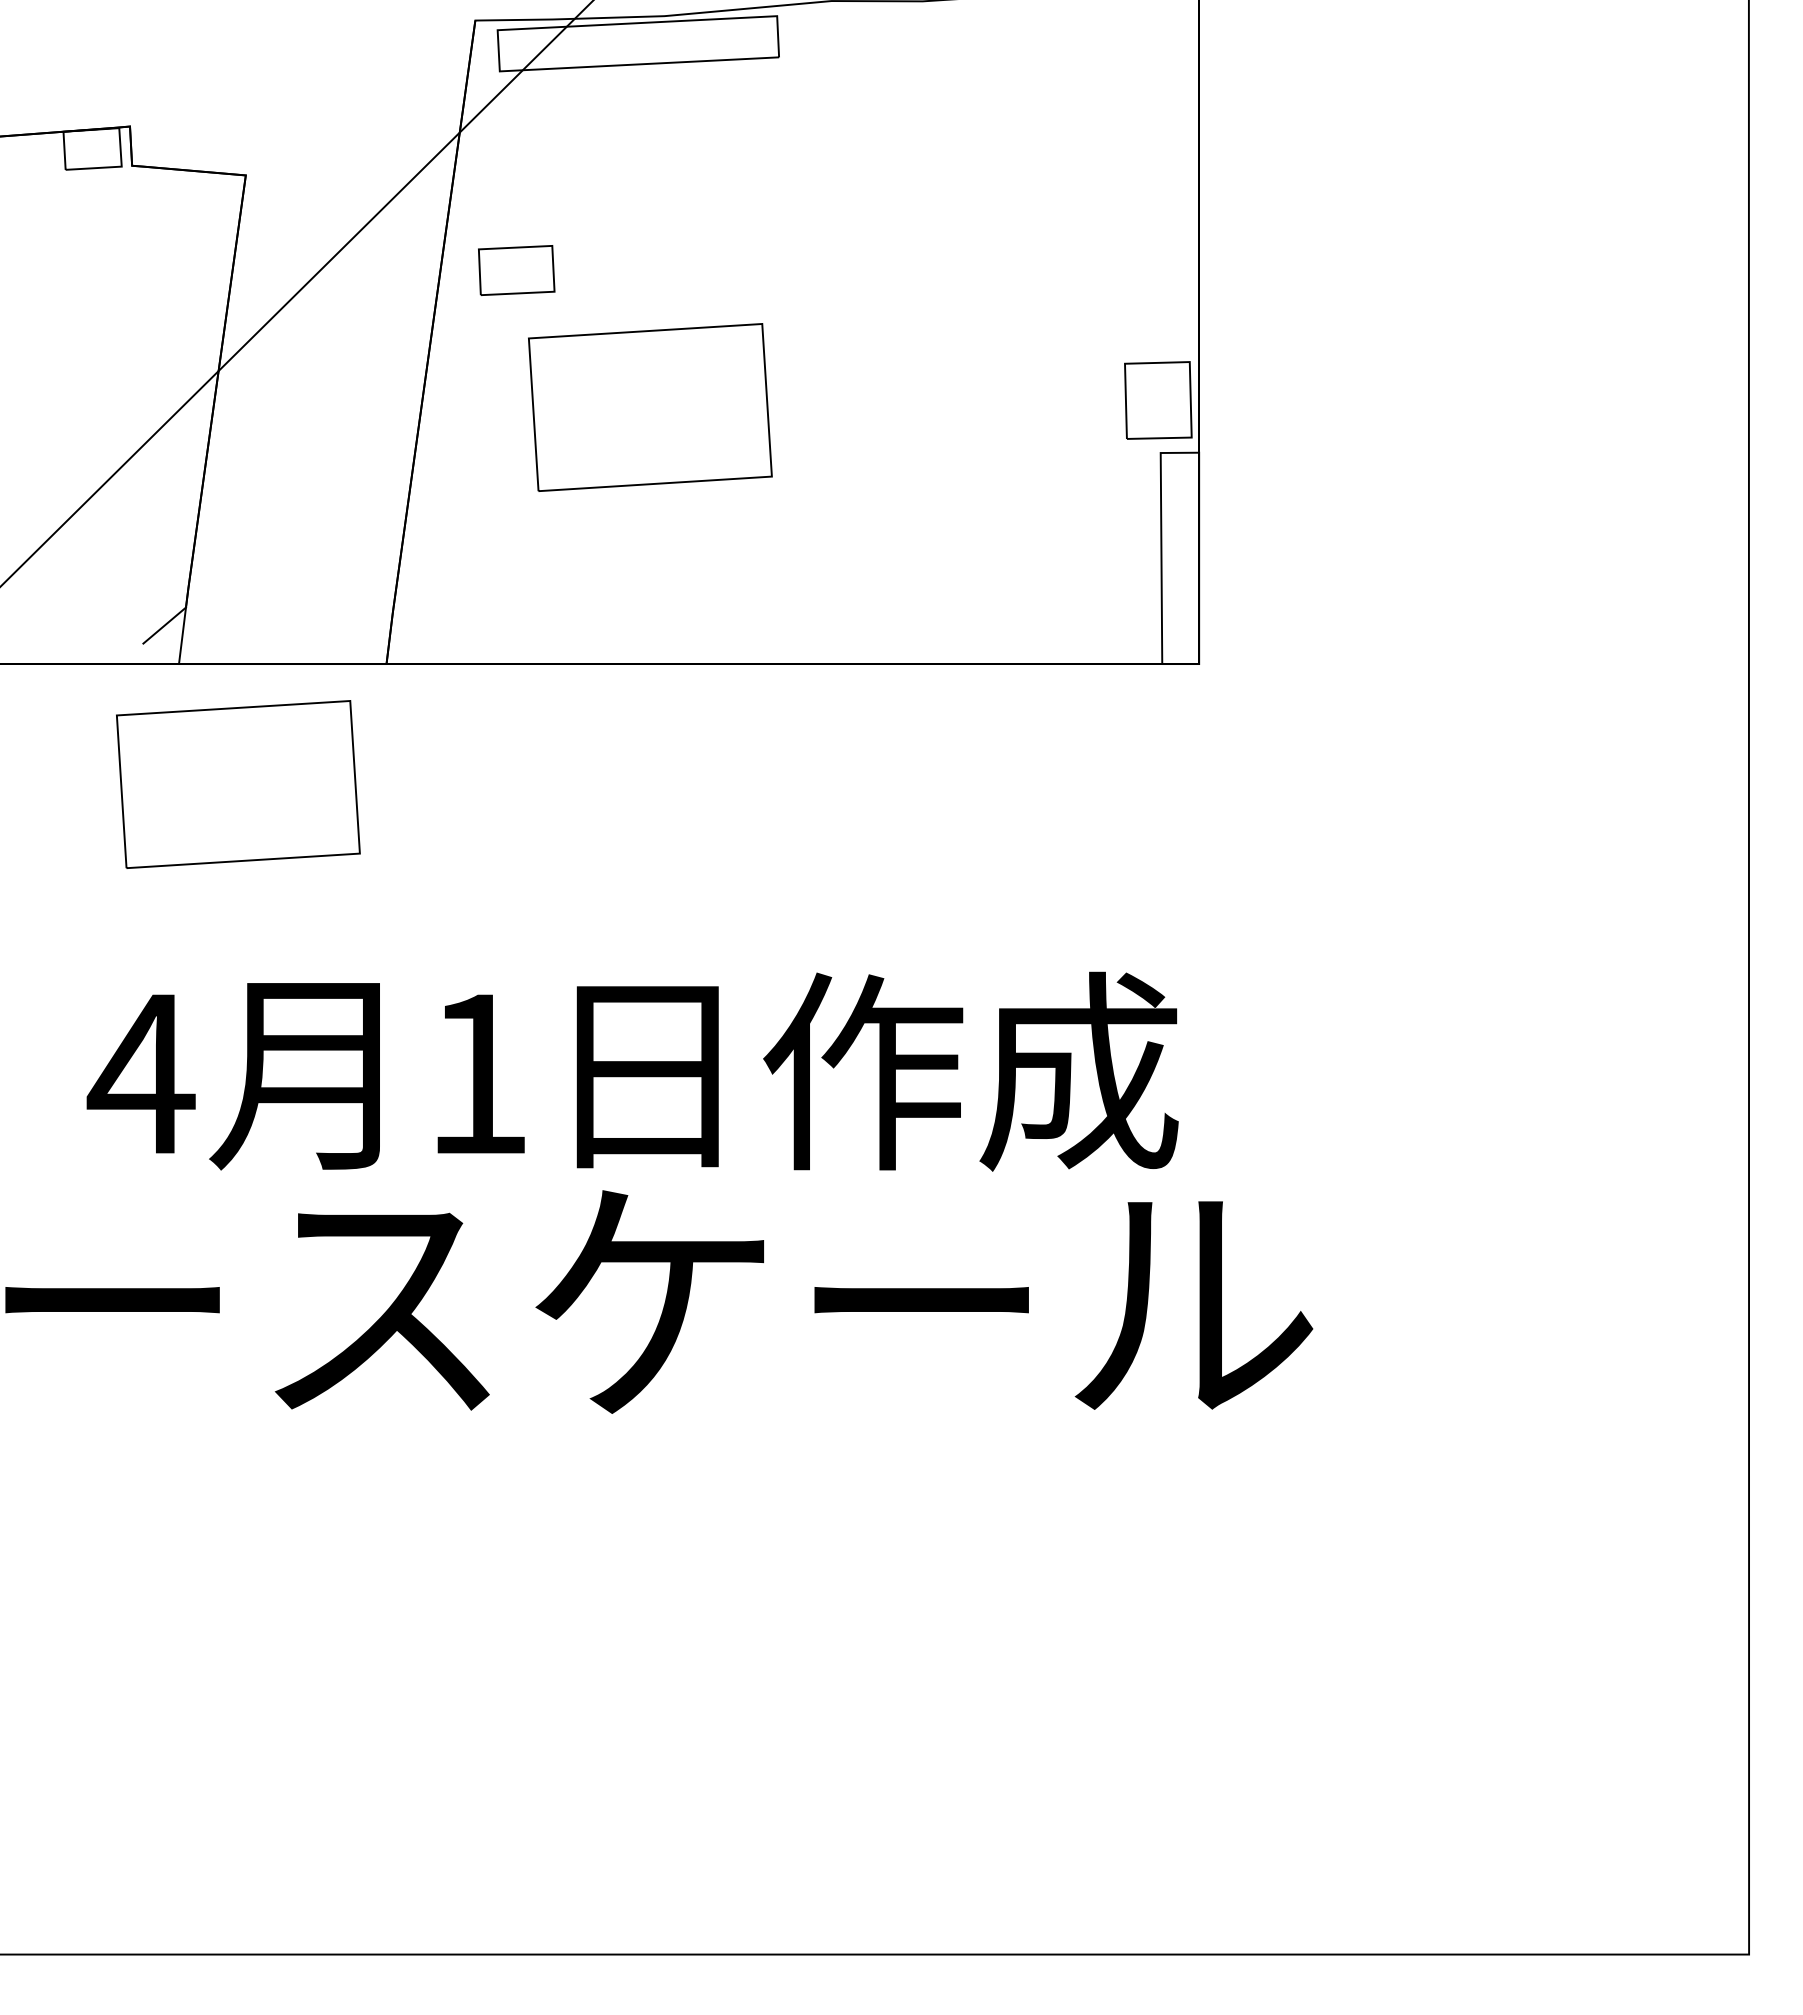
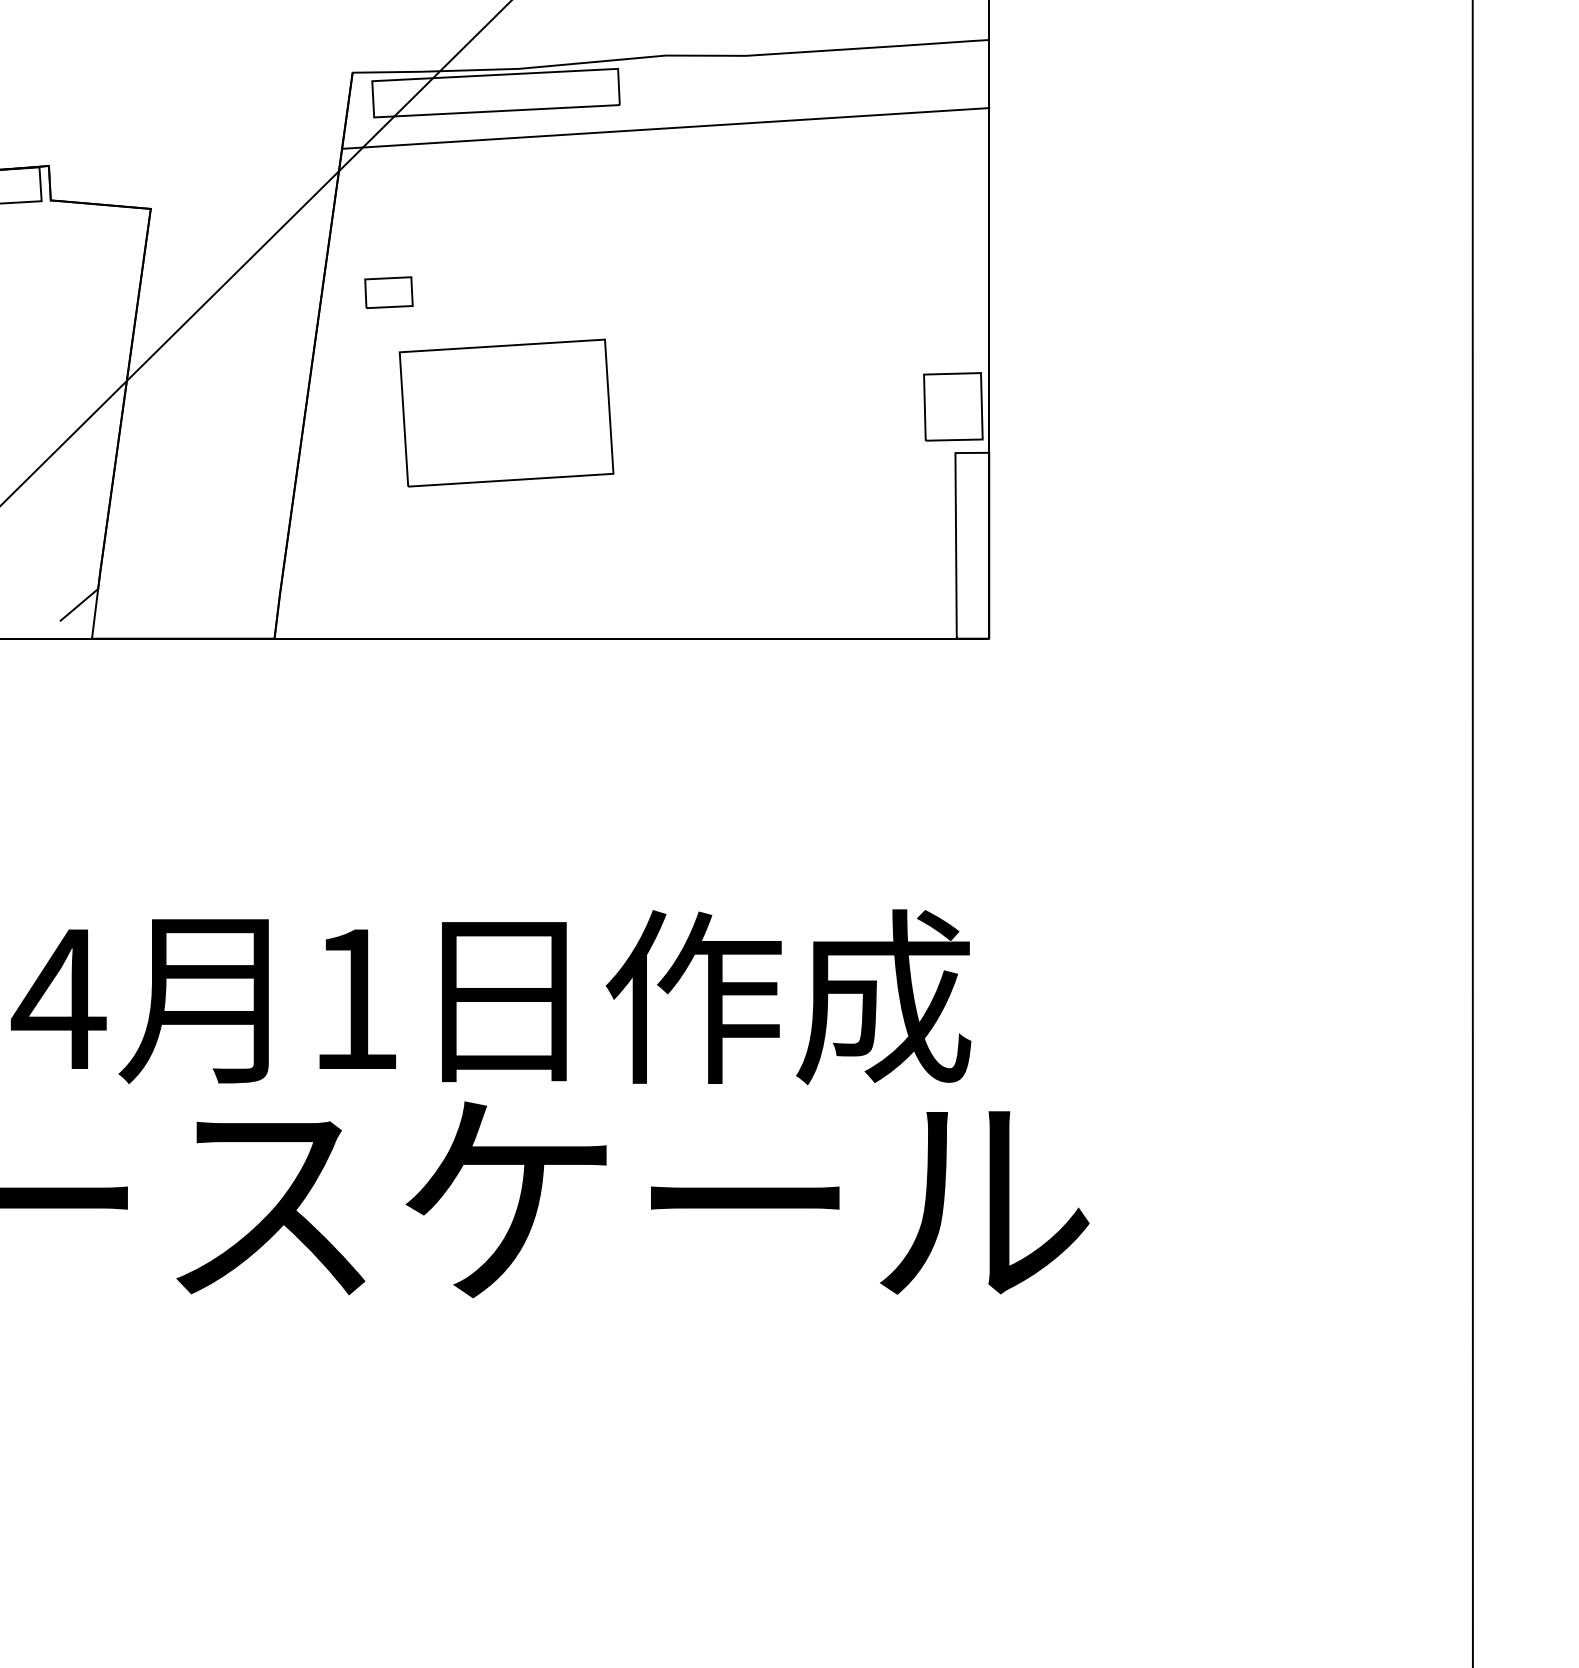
line: (831, 83) -> (665, 128), added
part: (516, 270) -> (388, 292), size x0.71
part: (238, 784) -> (144, 744), removed

